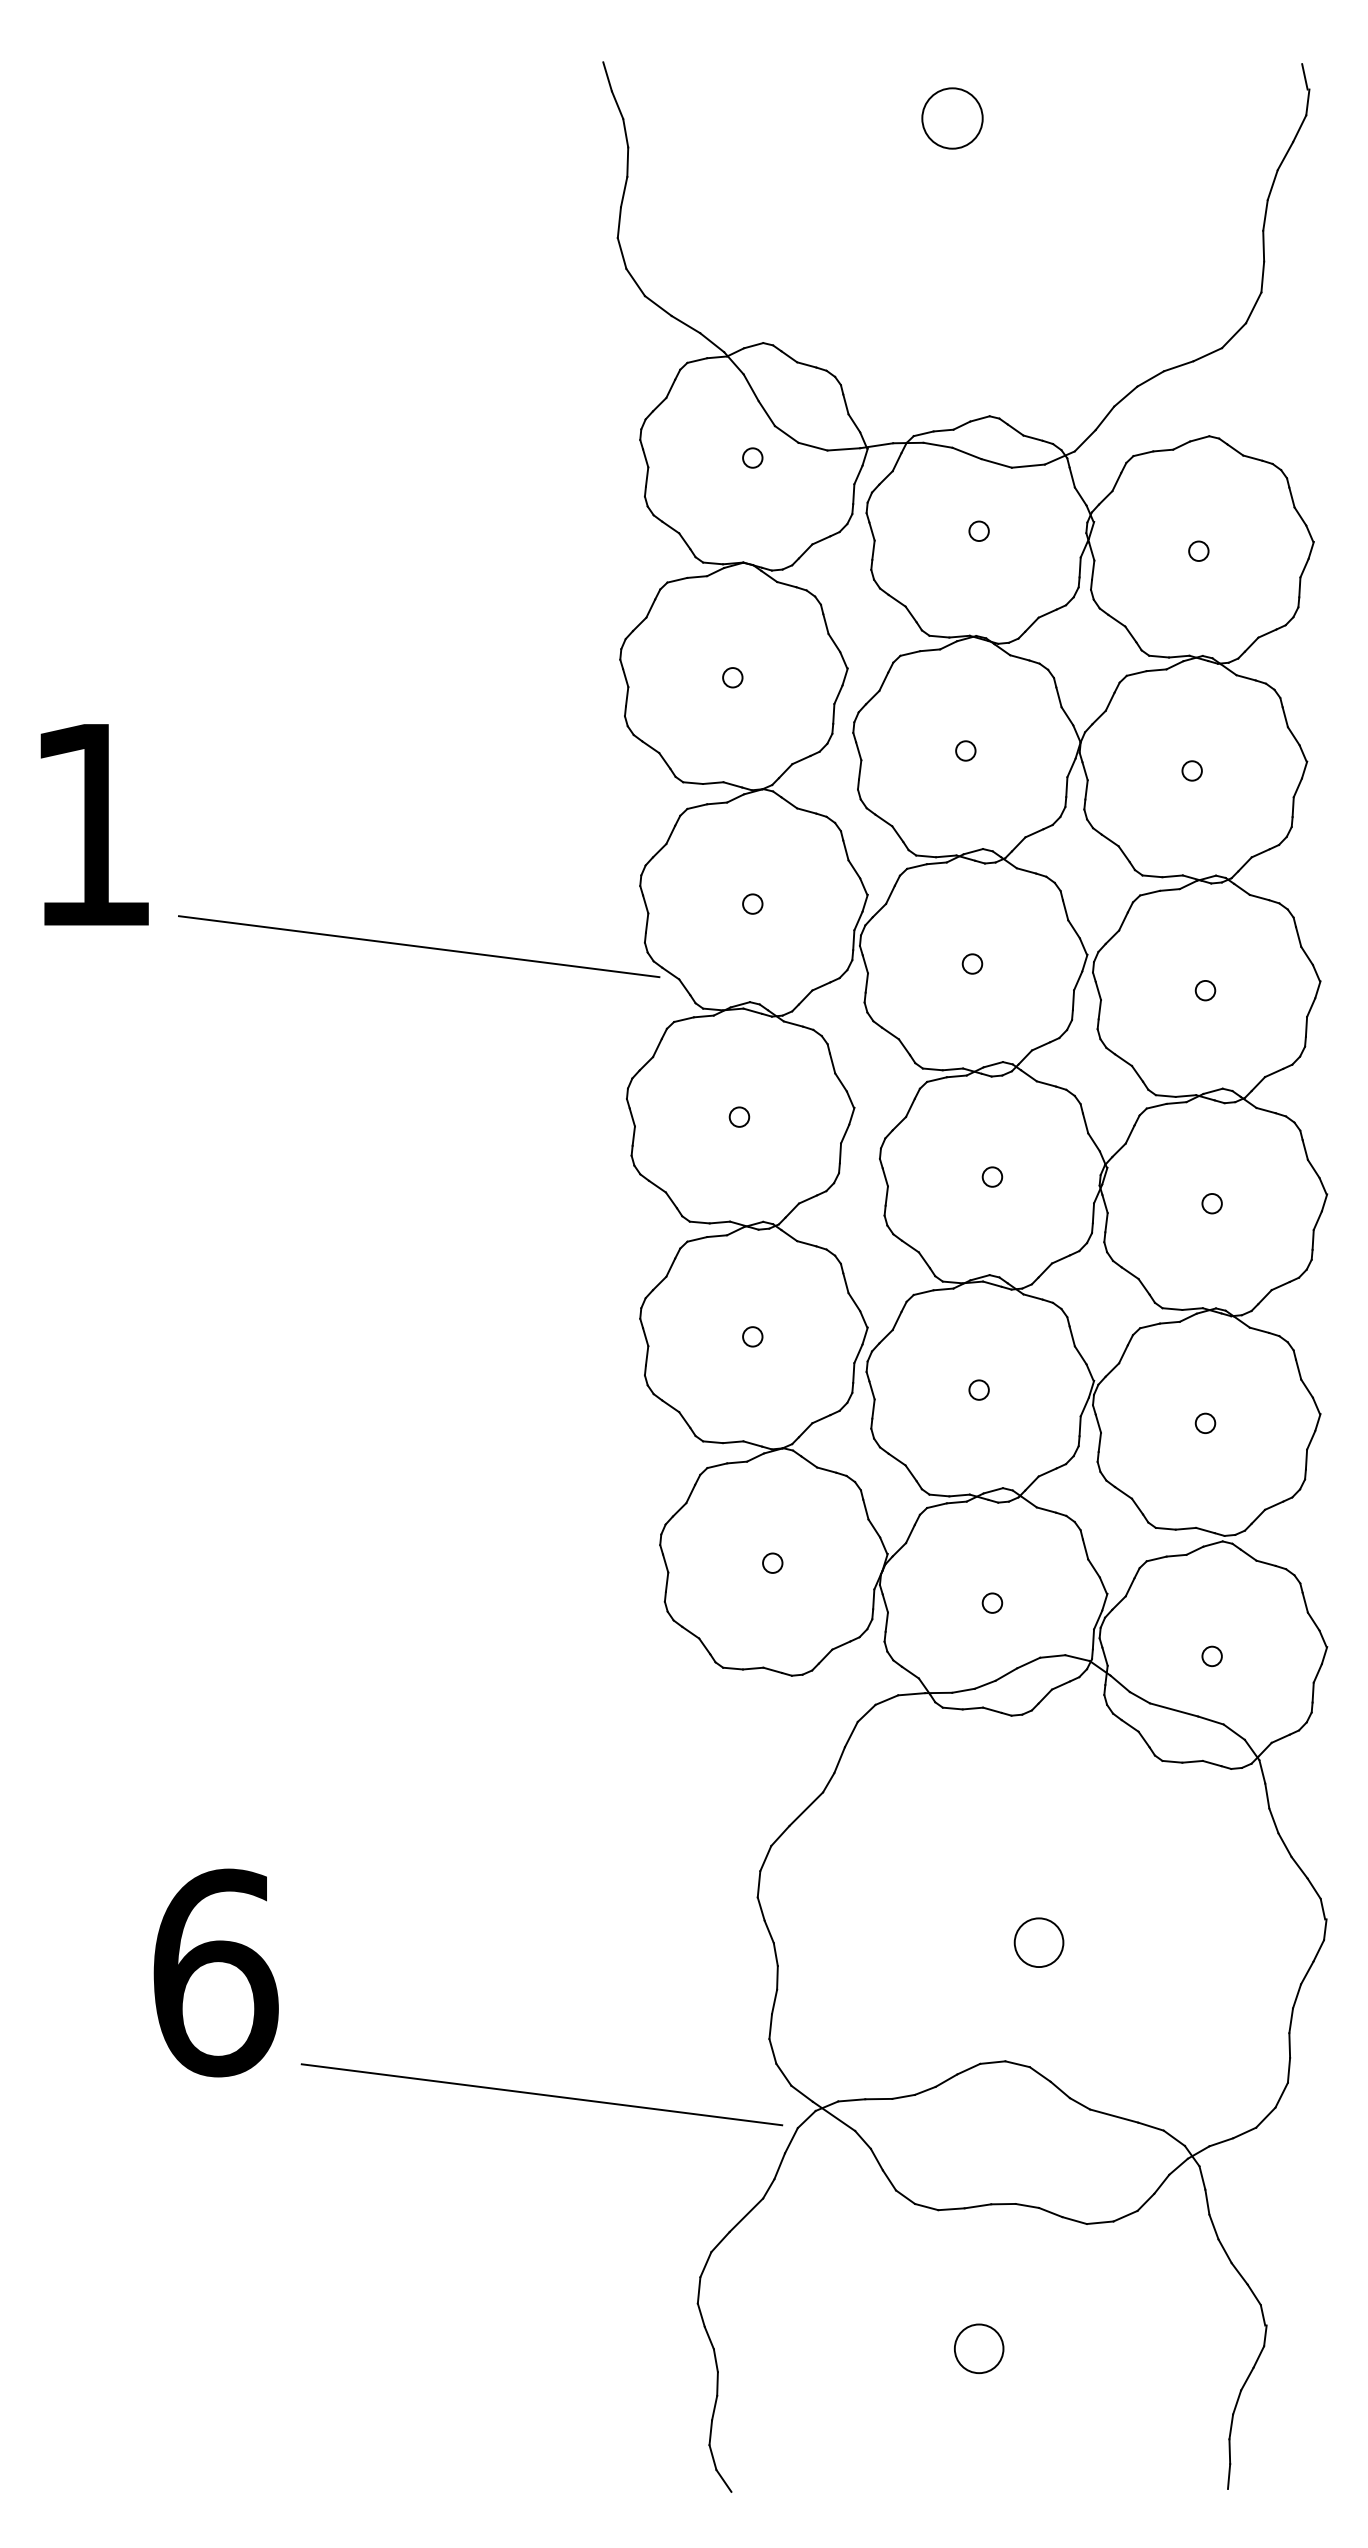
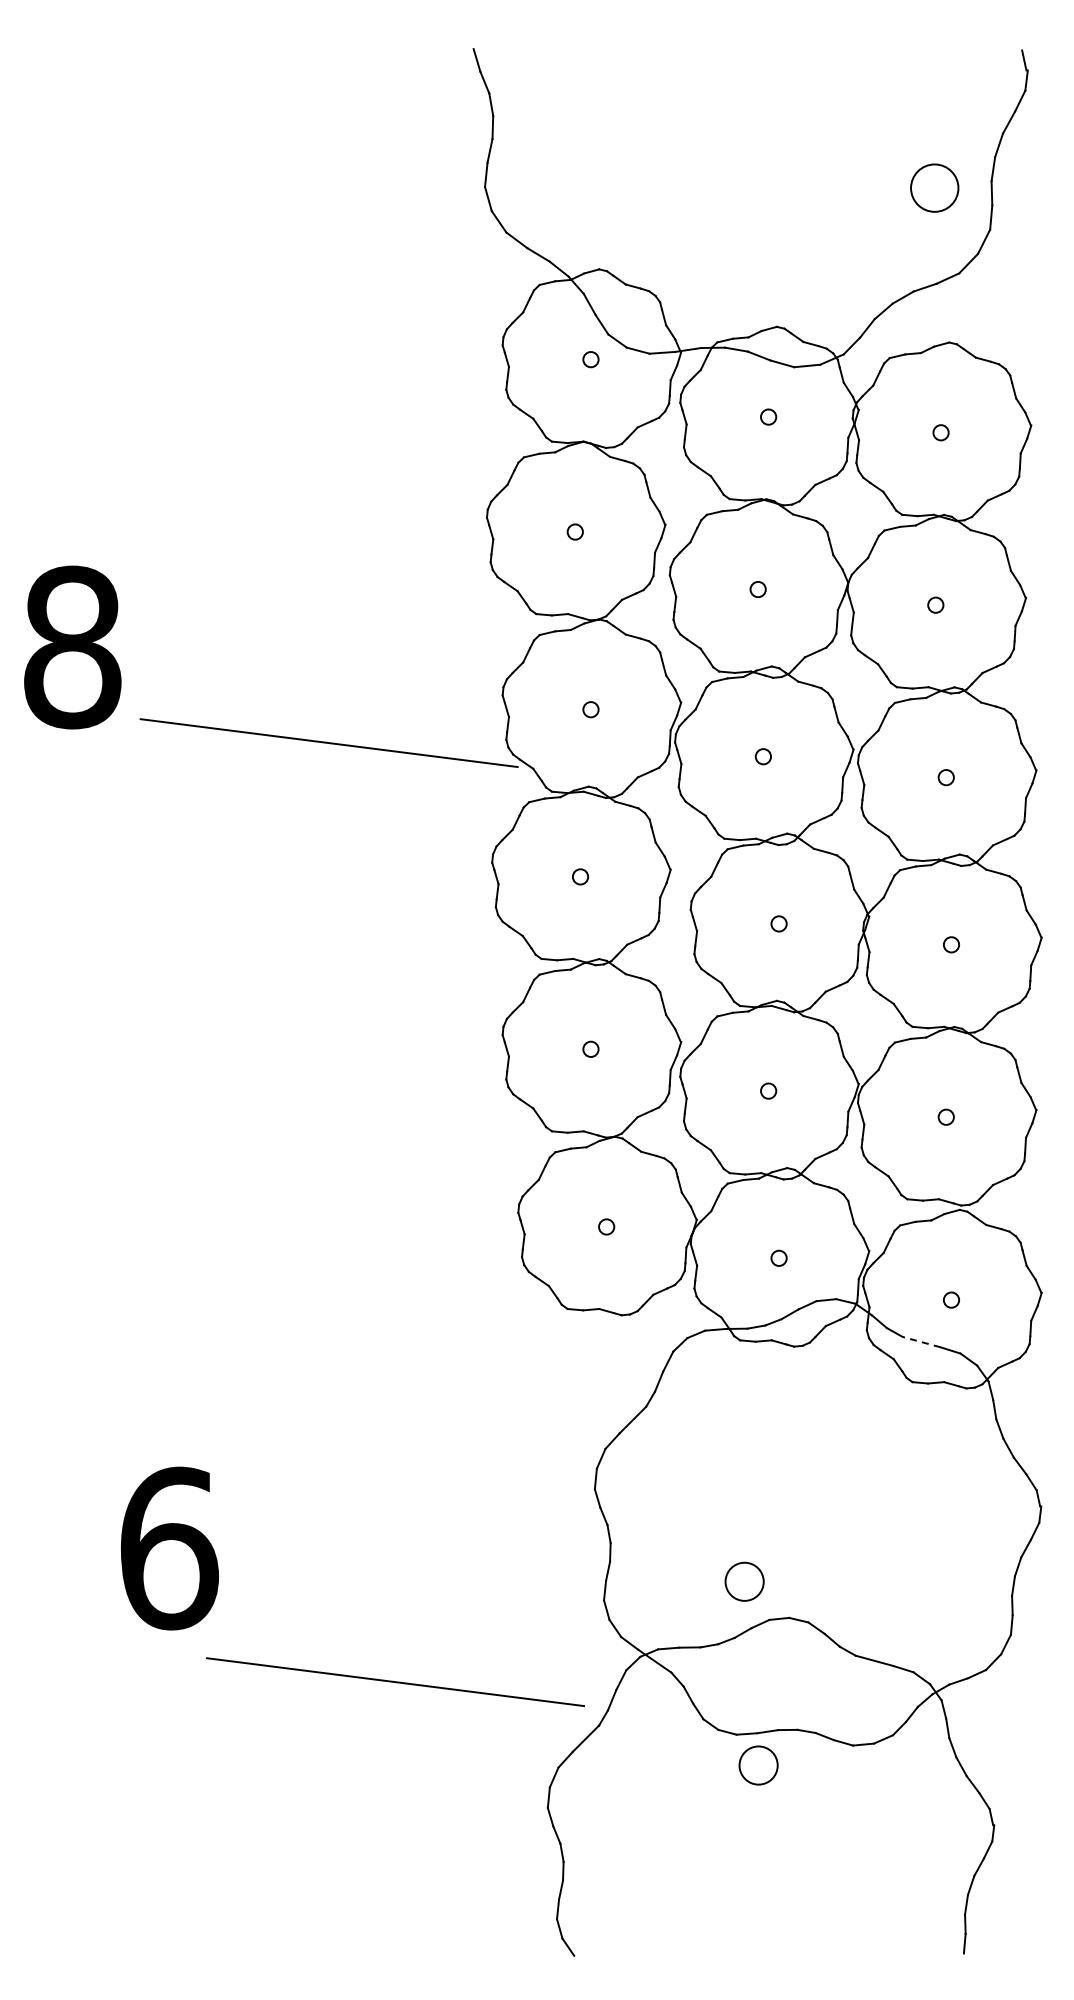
circle: (952, 117) -> (934, 187), moved
text: (92, 824) -> (72, 647), 1 -> 8
line: (1173, 1710) -> (921, 1342), solid -> dashed
circle: (1038, 1942) -> (744, 1581), moved
line: (541, 2093) -> (395, 1681), moved
circle: (978, 2348) -> (758, 1765), moved

